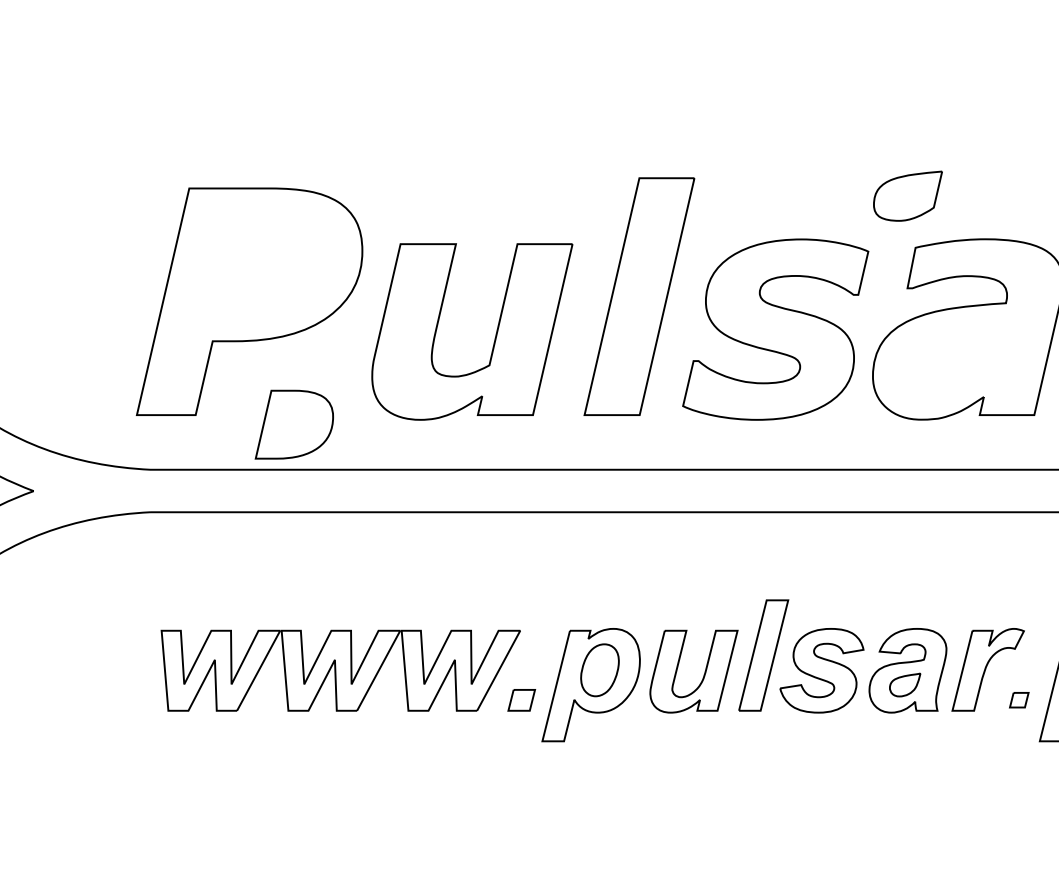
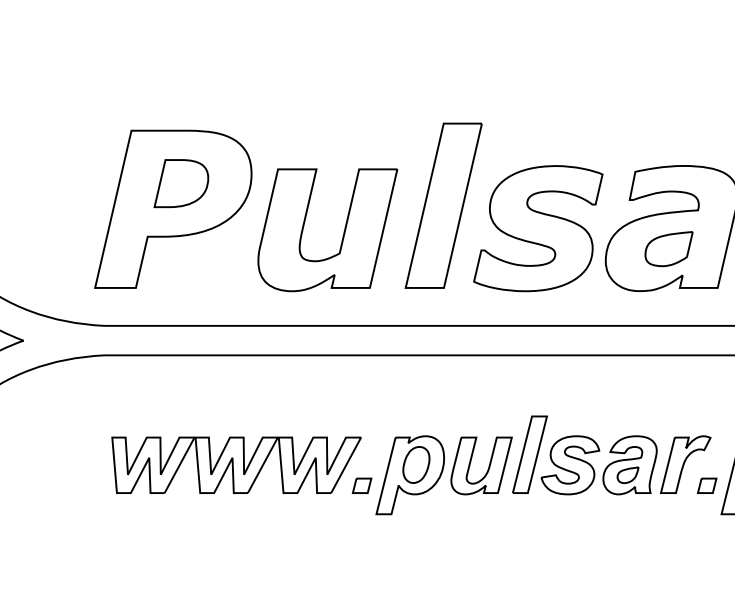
part: (907, 196) -> (668, 249), moved
part: (294, 424) -> (181, 183), moved
part: (1019, 699) -> (707, 485), size x1.43

